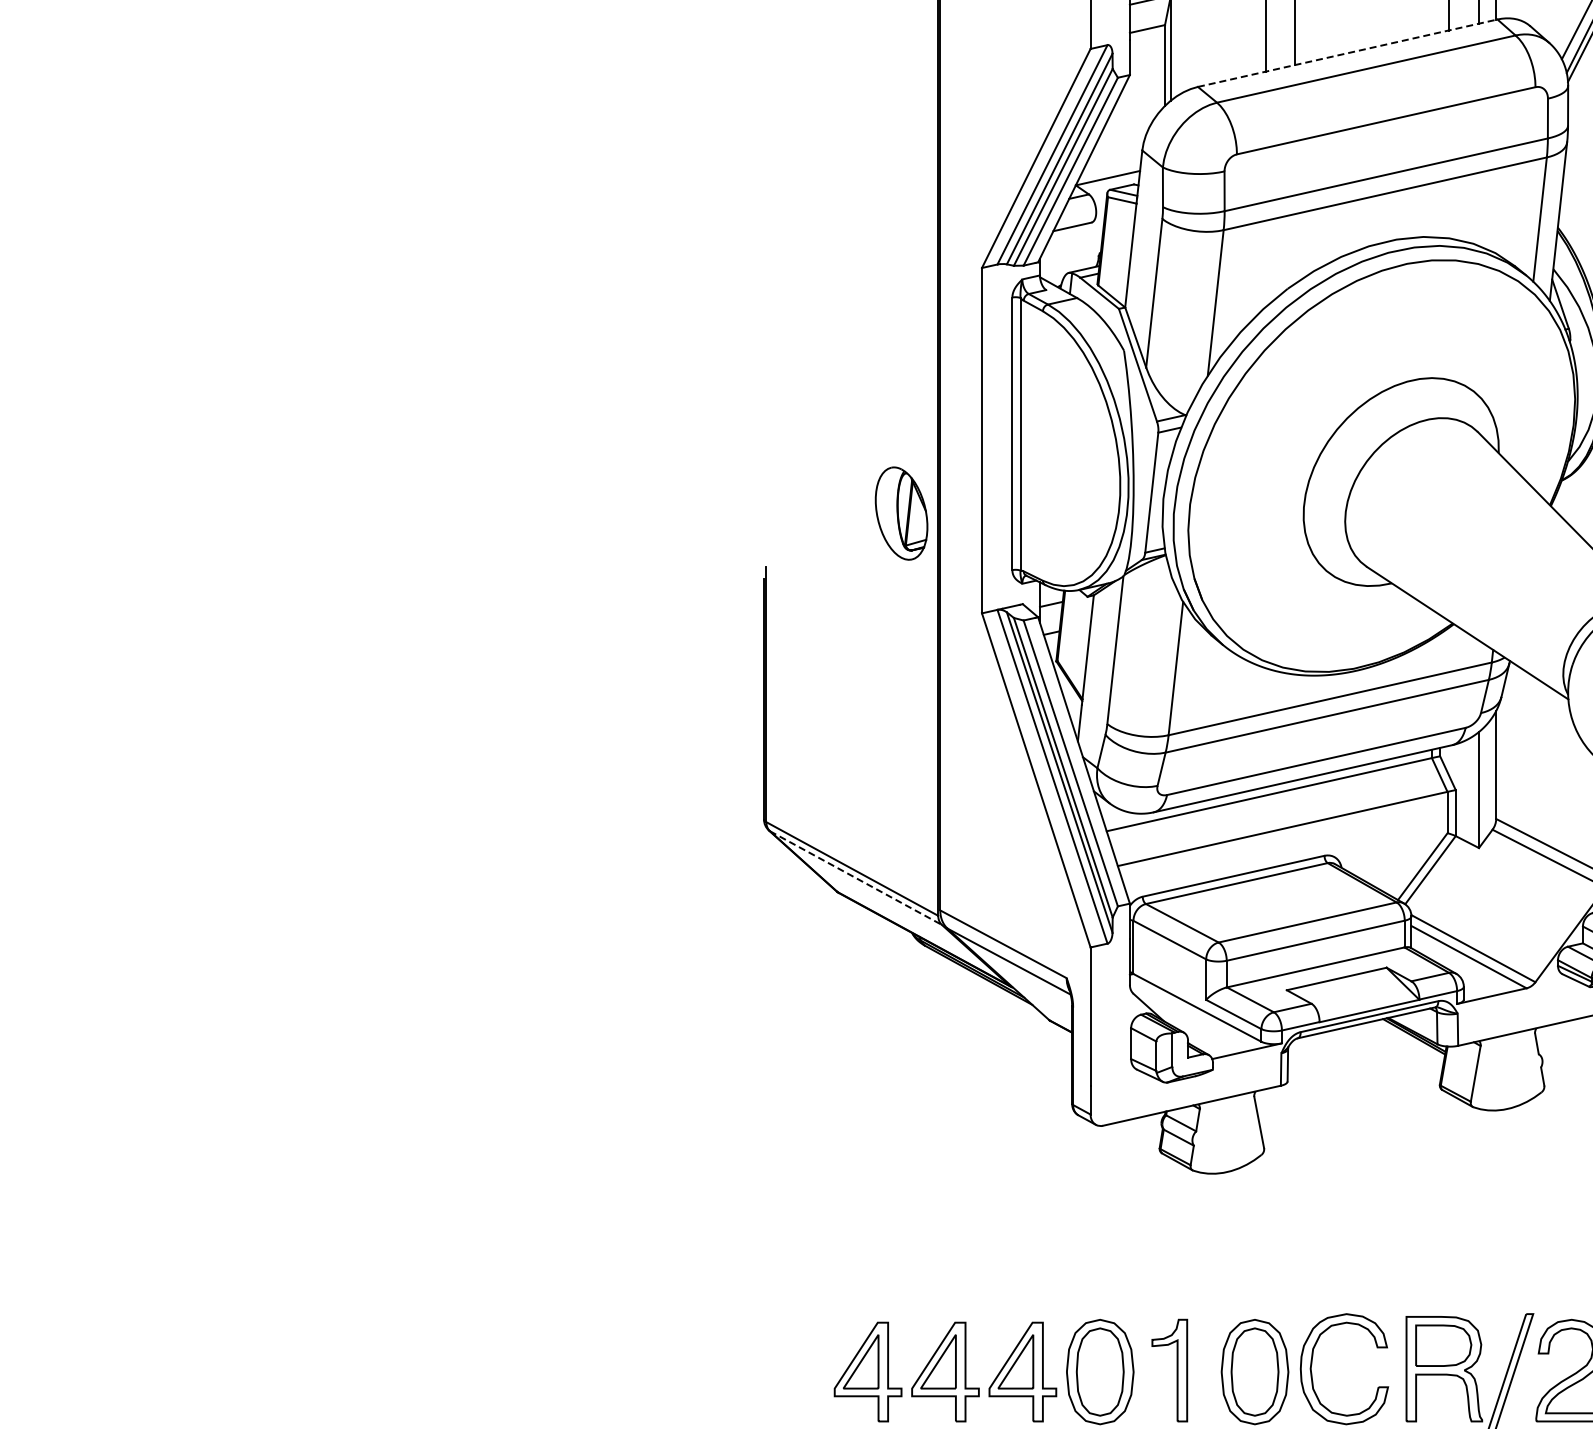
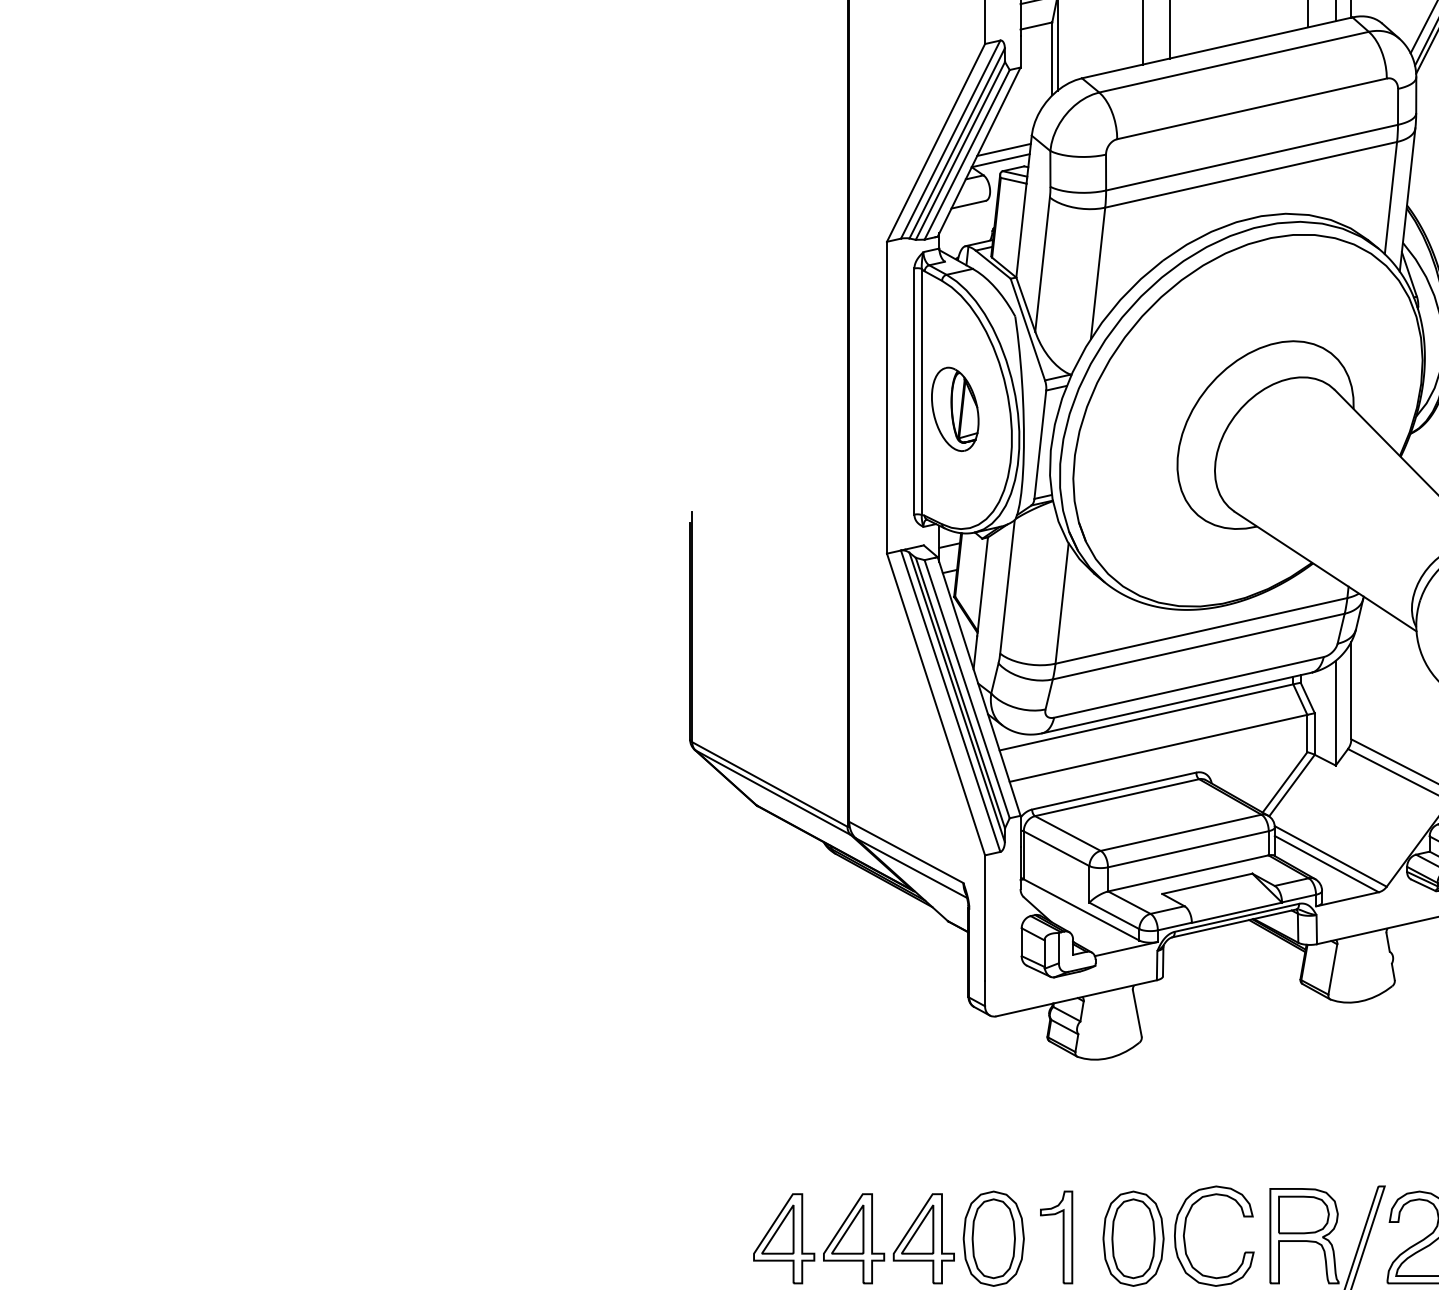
line: (1347, 53) -> (1217, 48), dashed -> solid
line: (1111, 165) -> (1003, 149), added
part: (901, 513) -> (955, 409), moved
line: (855, 878) -> (772, 793), dashed -> solid

